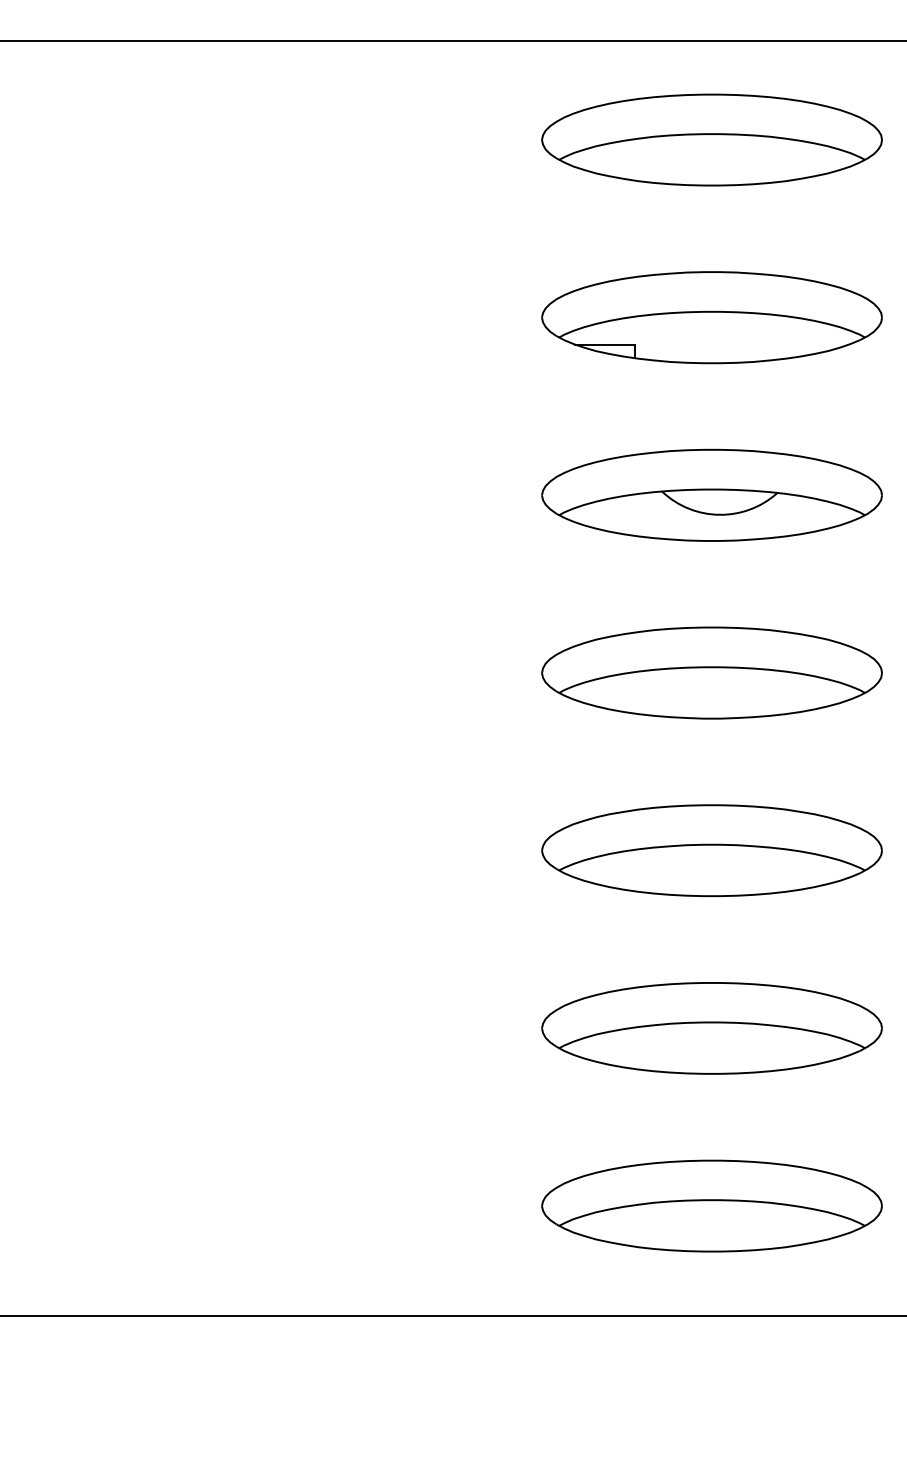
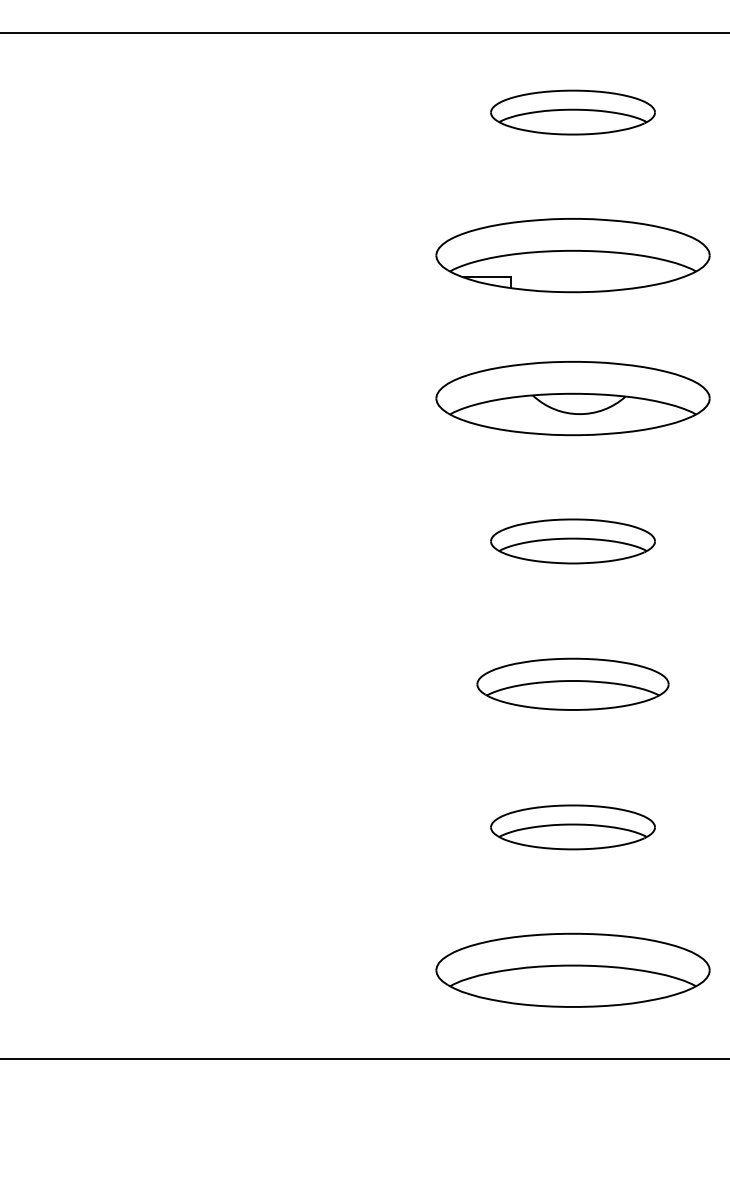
part: (711, 139) -> (572, 112), size x0.6
part: (711, 672) -> (572, 541), size x0.6
part: (711, 850) -> (572, 684), size x0.7
part: (711, 1028) -> (572, 827), size x0.6

